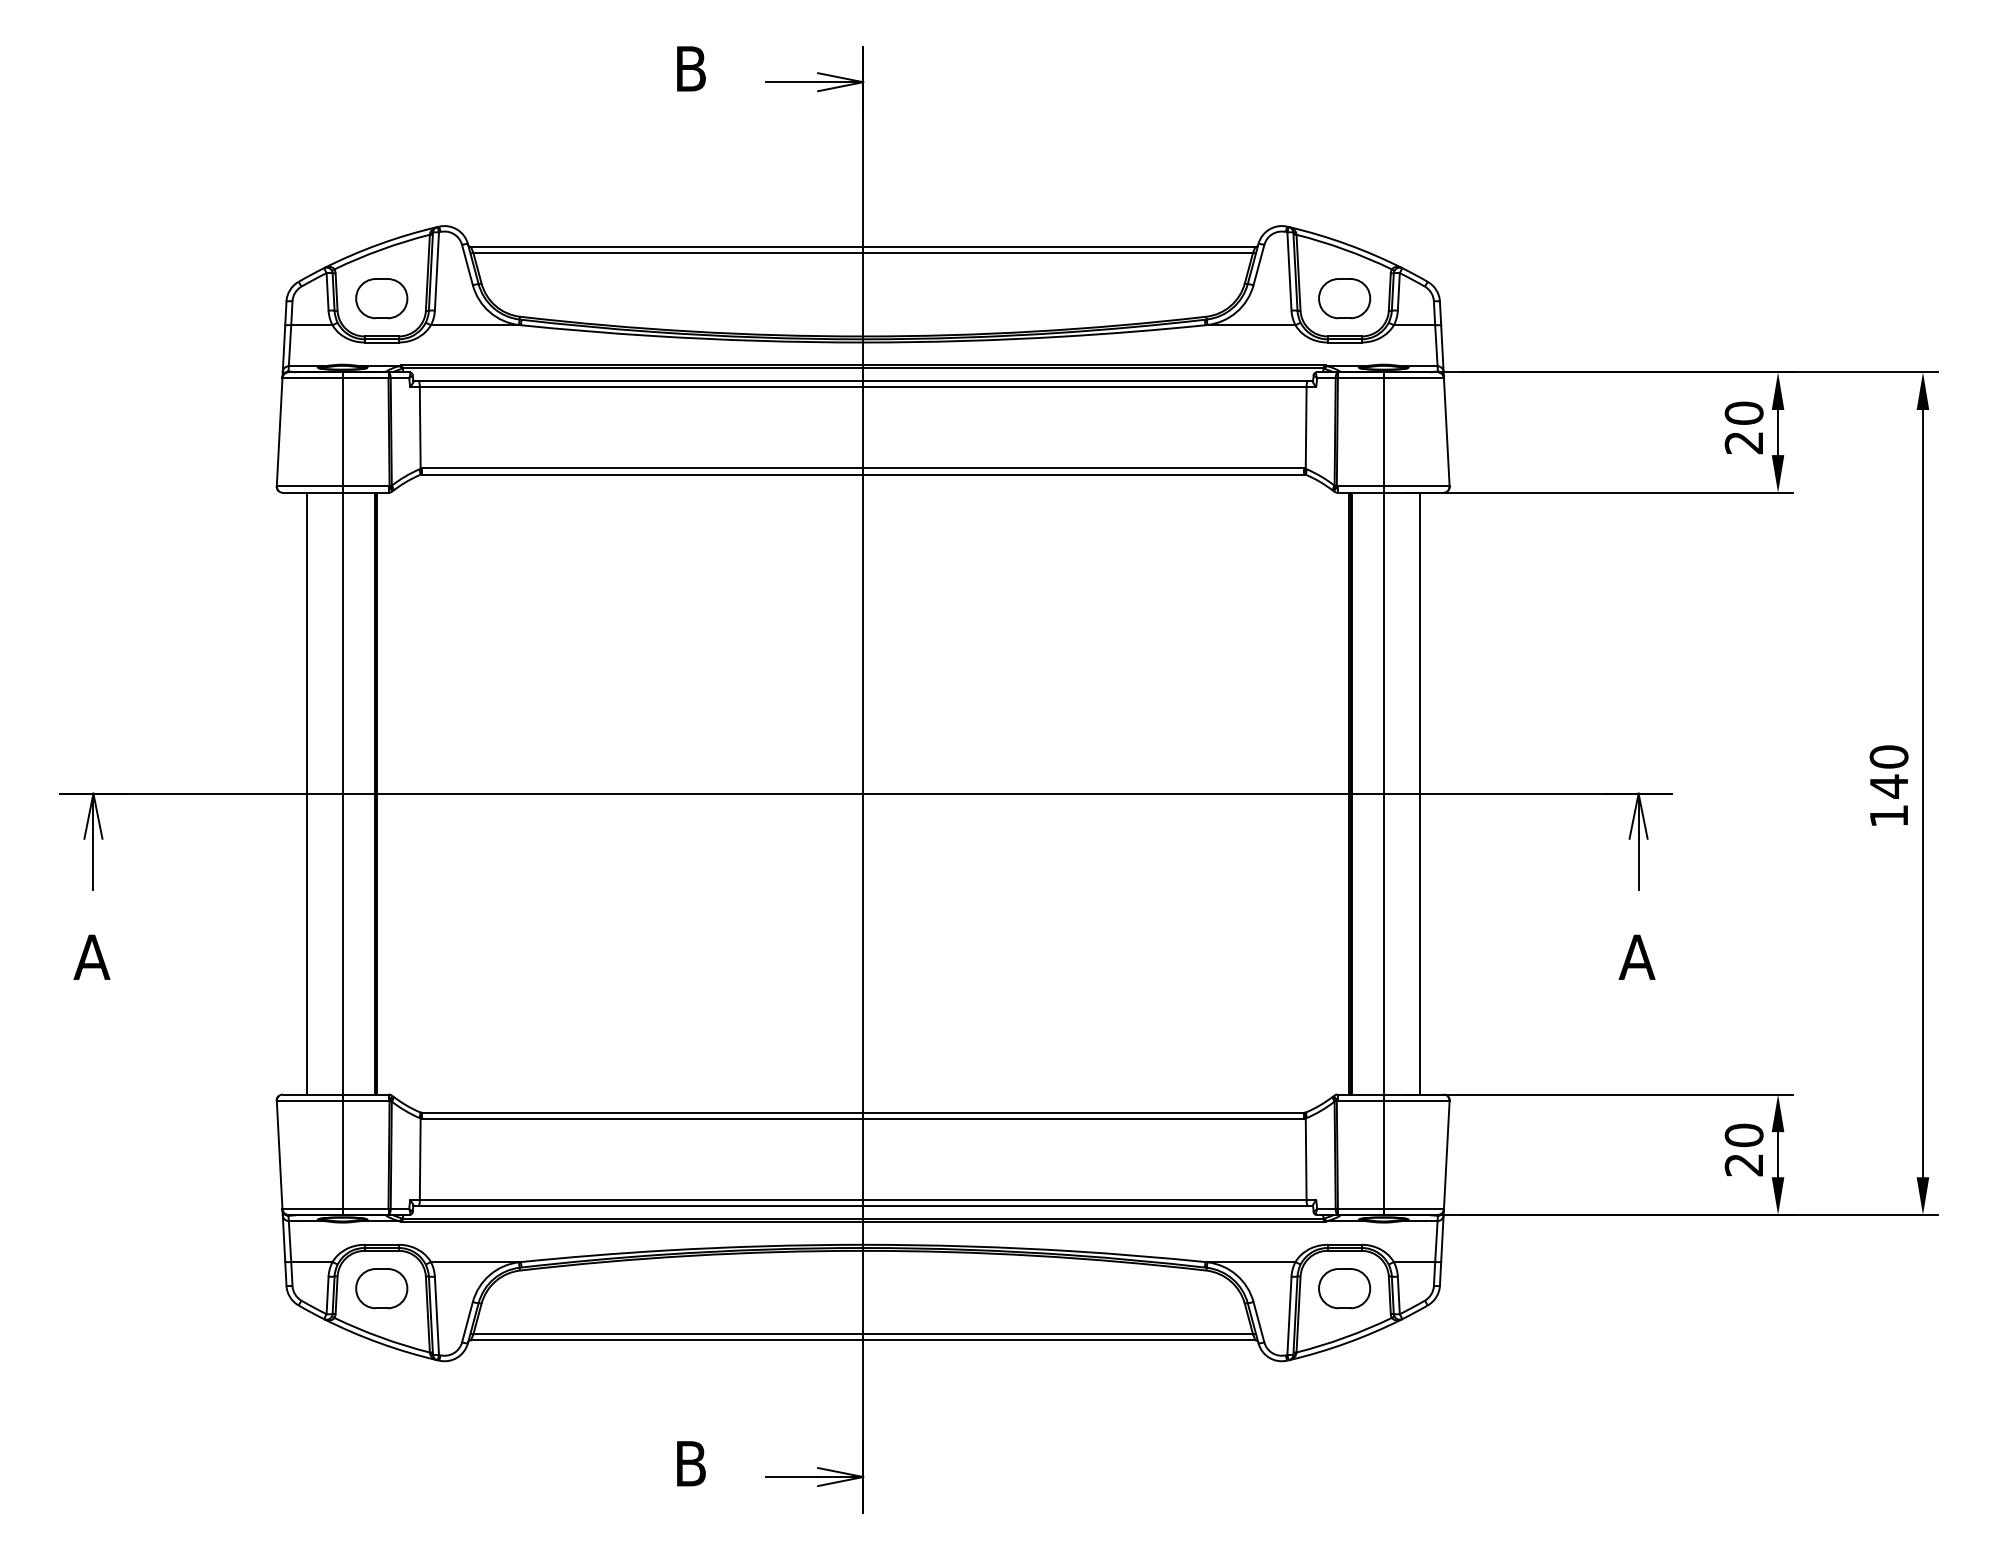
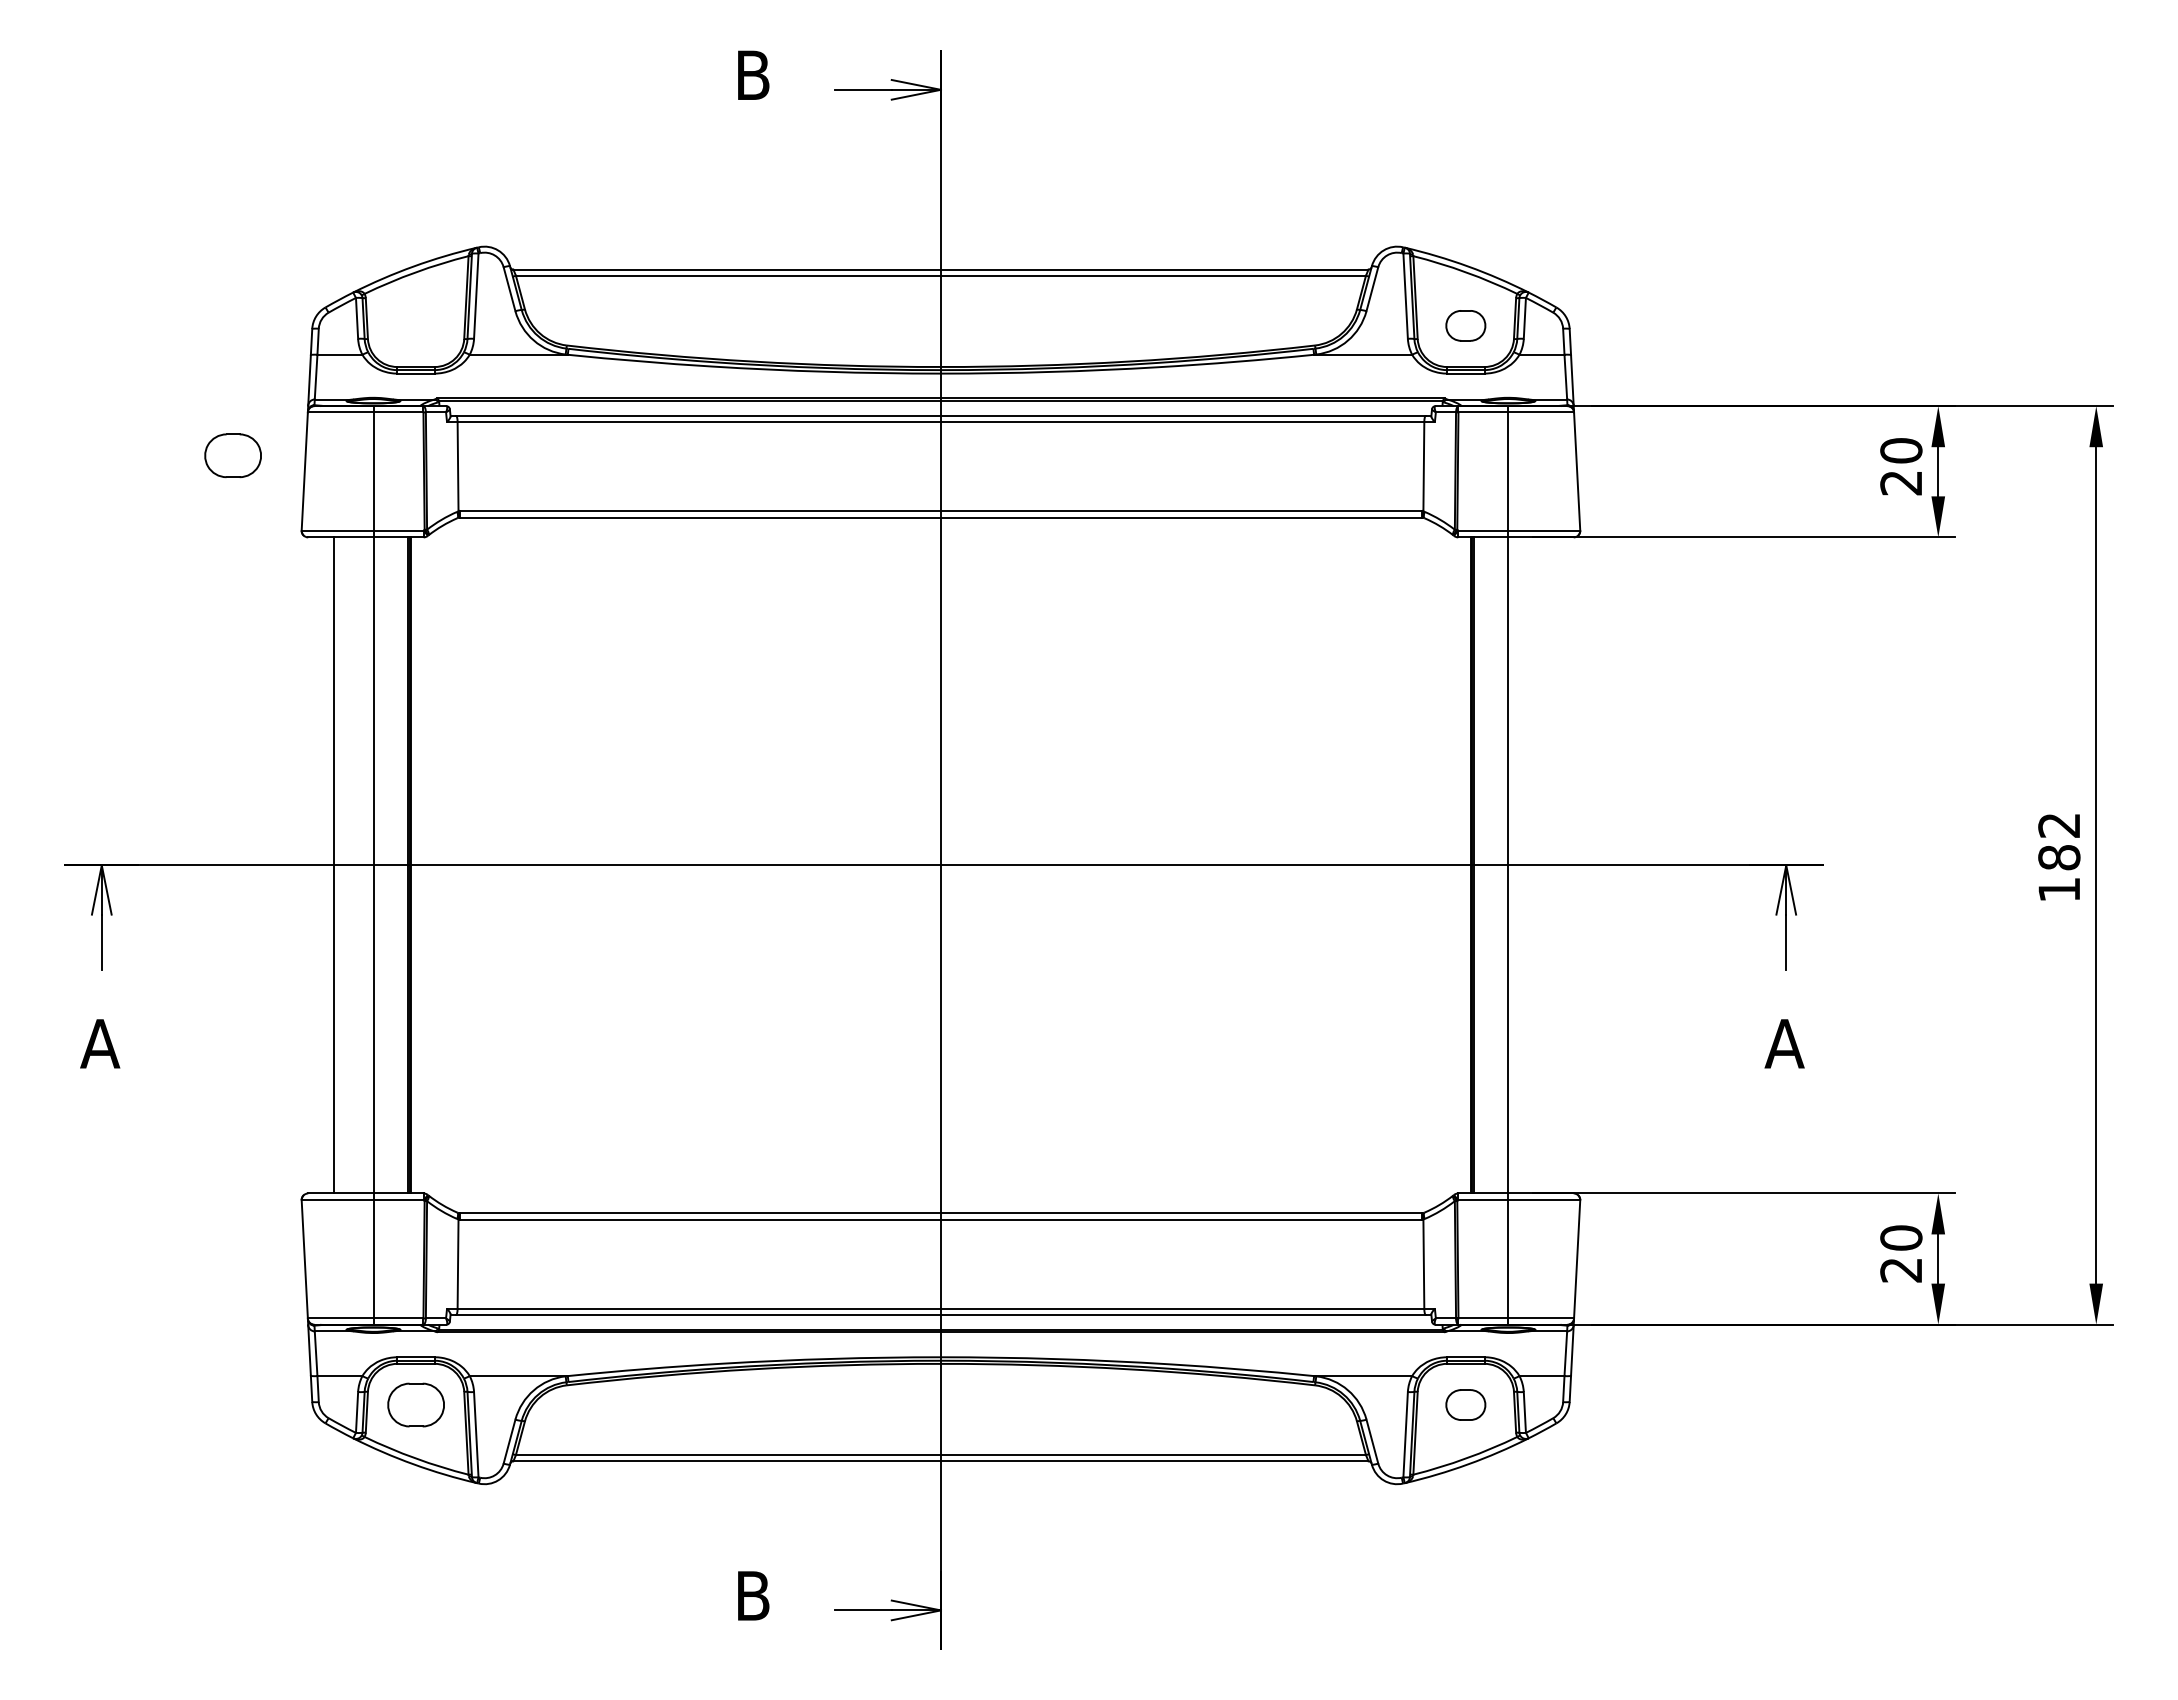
part: (381, 298) -> (232, 455), moved
part: (1344, 298) -> (1465, 325), size x0.7
text: (1889, 771) -> (2059, 841), 140 -> 182
line: (1419, 793) -> (1547, 865), removed
part: (1344, 1288) -> (1465, 1404), size x0.7

